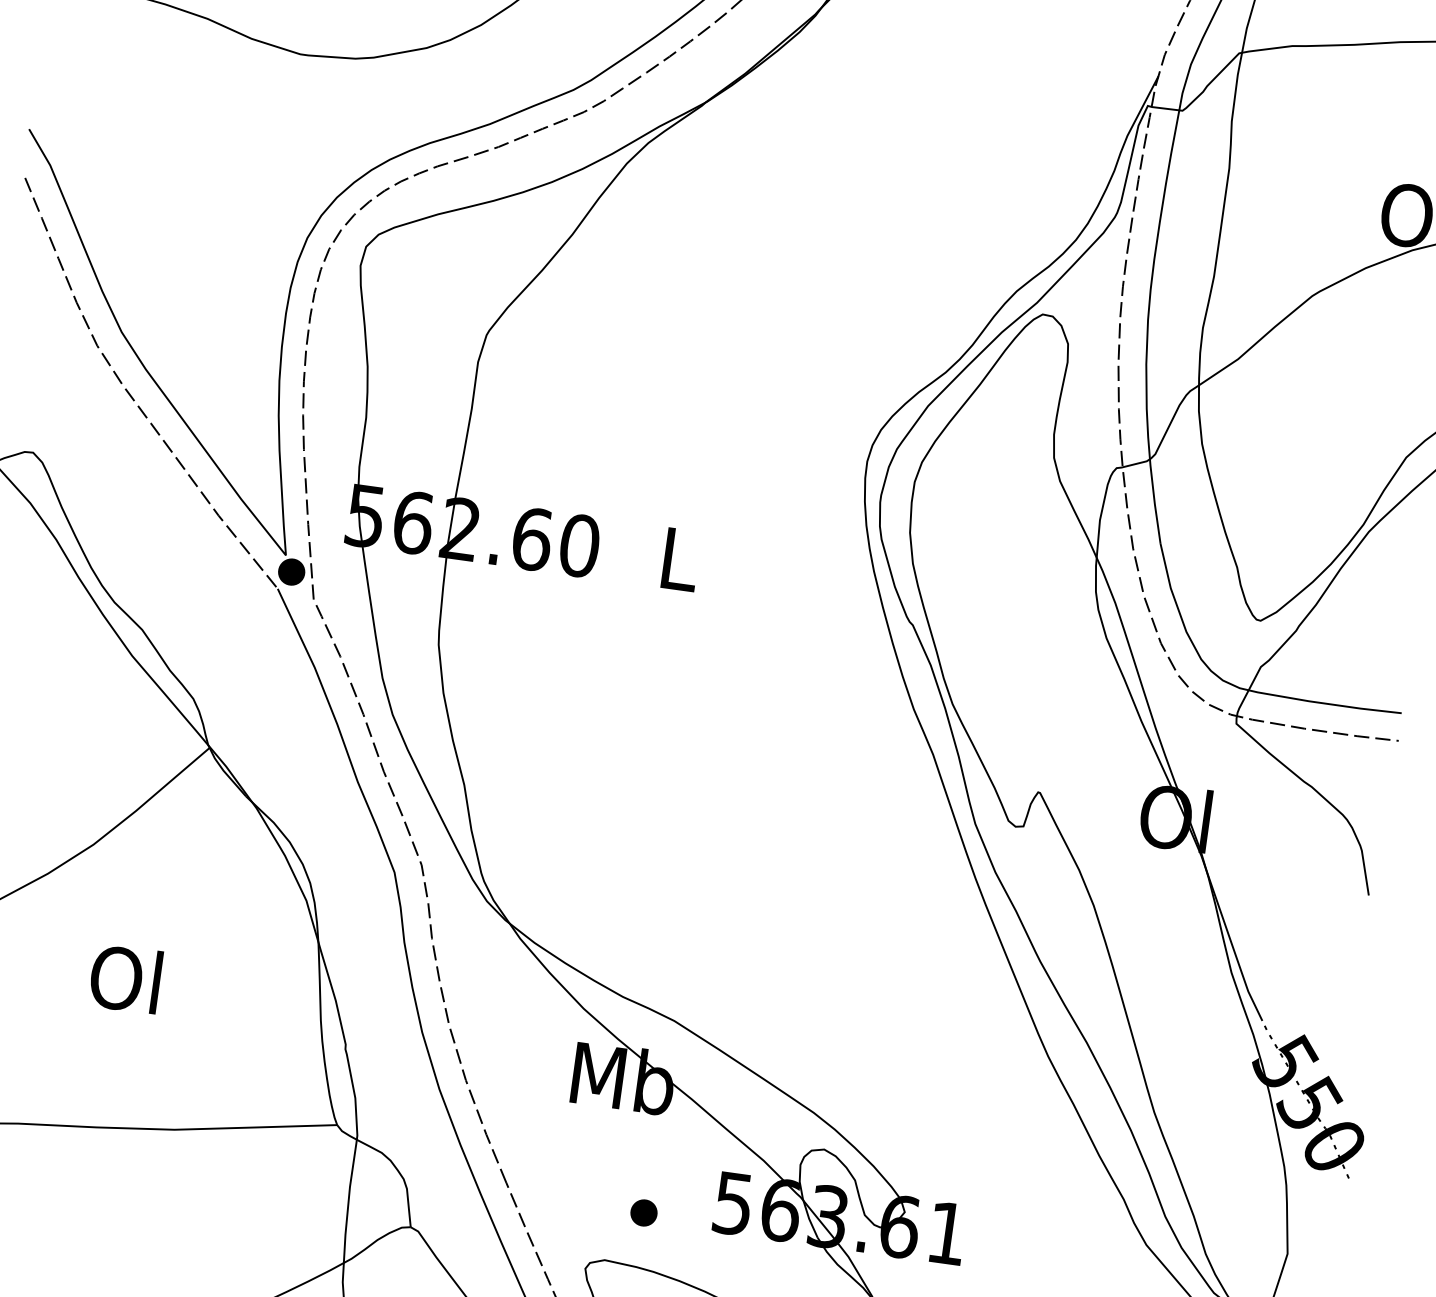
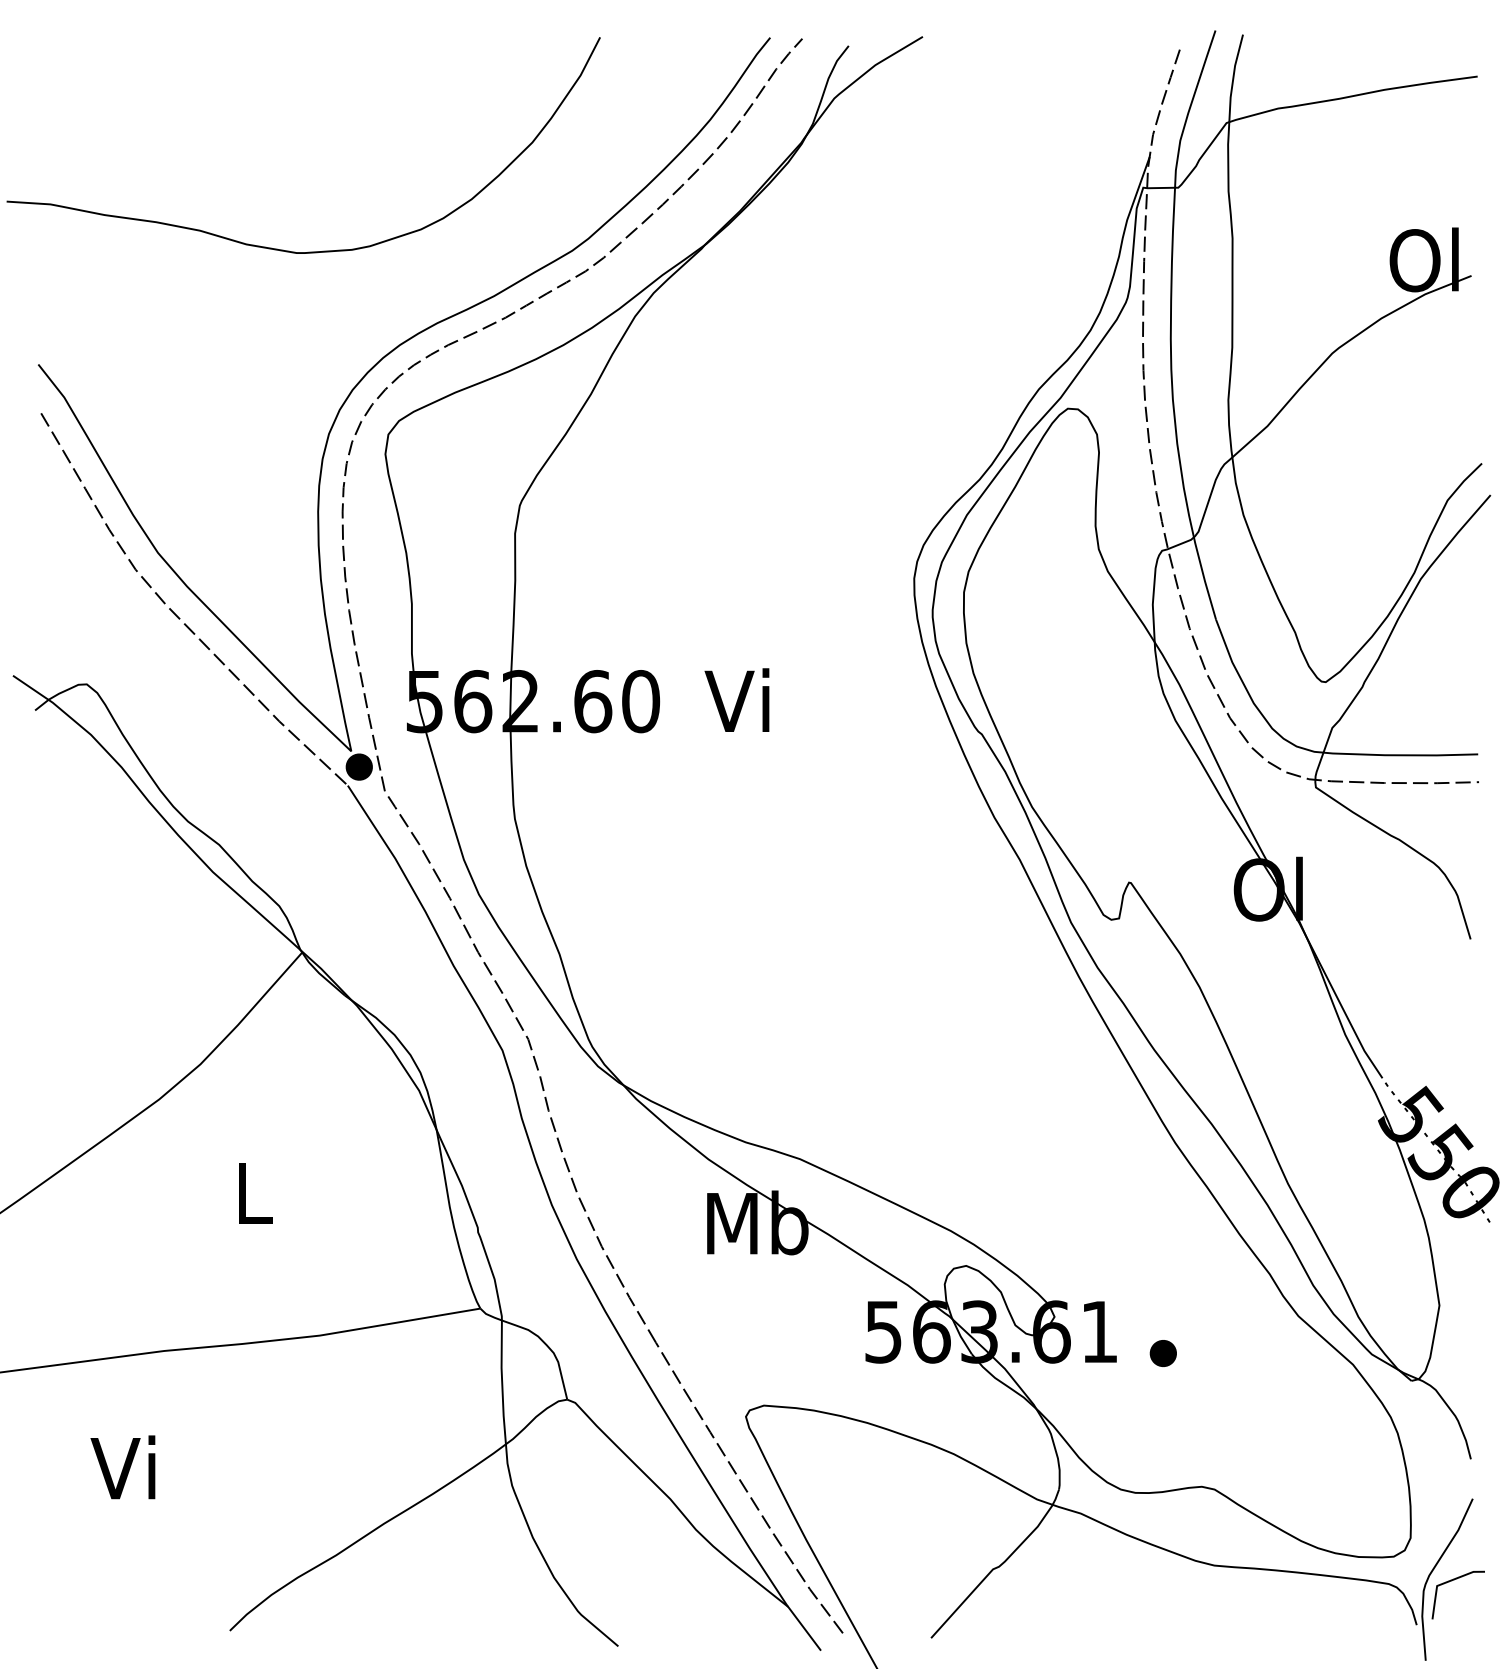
text: (674, 556) -> (736, 699), L -> Vi
text: (125, 978) -> (250, 1192), Ol -> L
part: (643, 1212) -> (1162, 1353), moved

